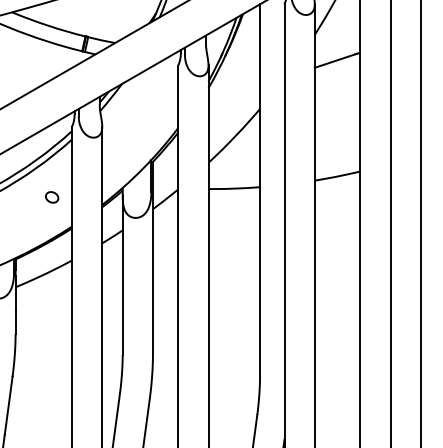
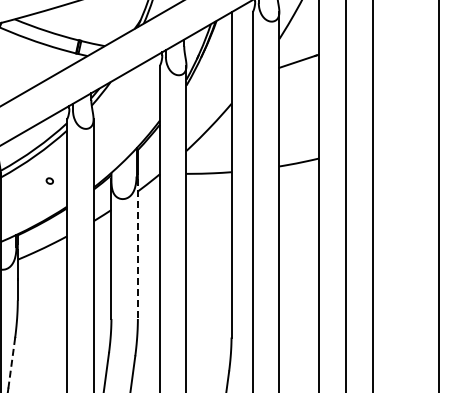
part: (51, 196) -> (49, 180), size x0.6
line: (152, 275) -> (137, 249), solid -> dashed
line: (8, 405) -> (11, 363), solid -> dashed

